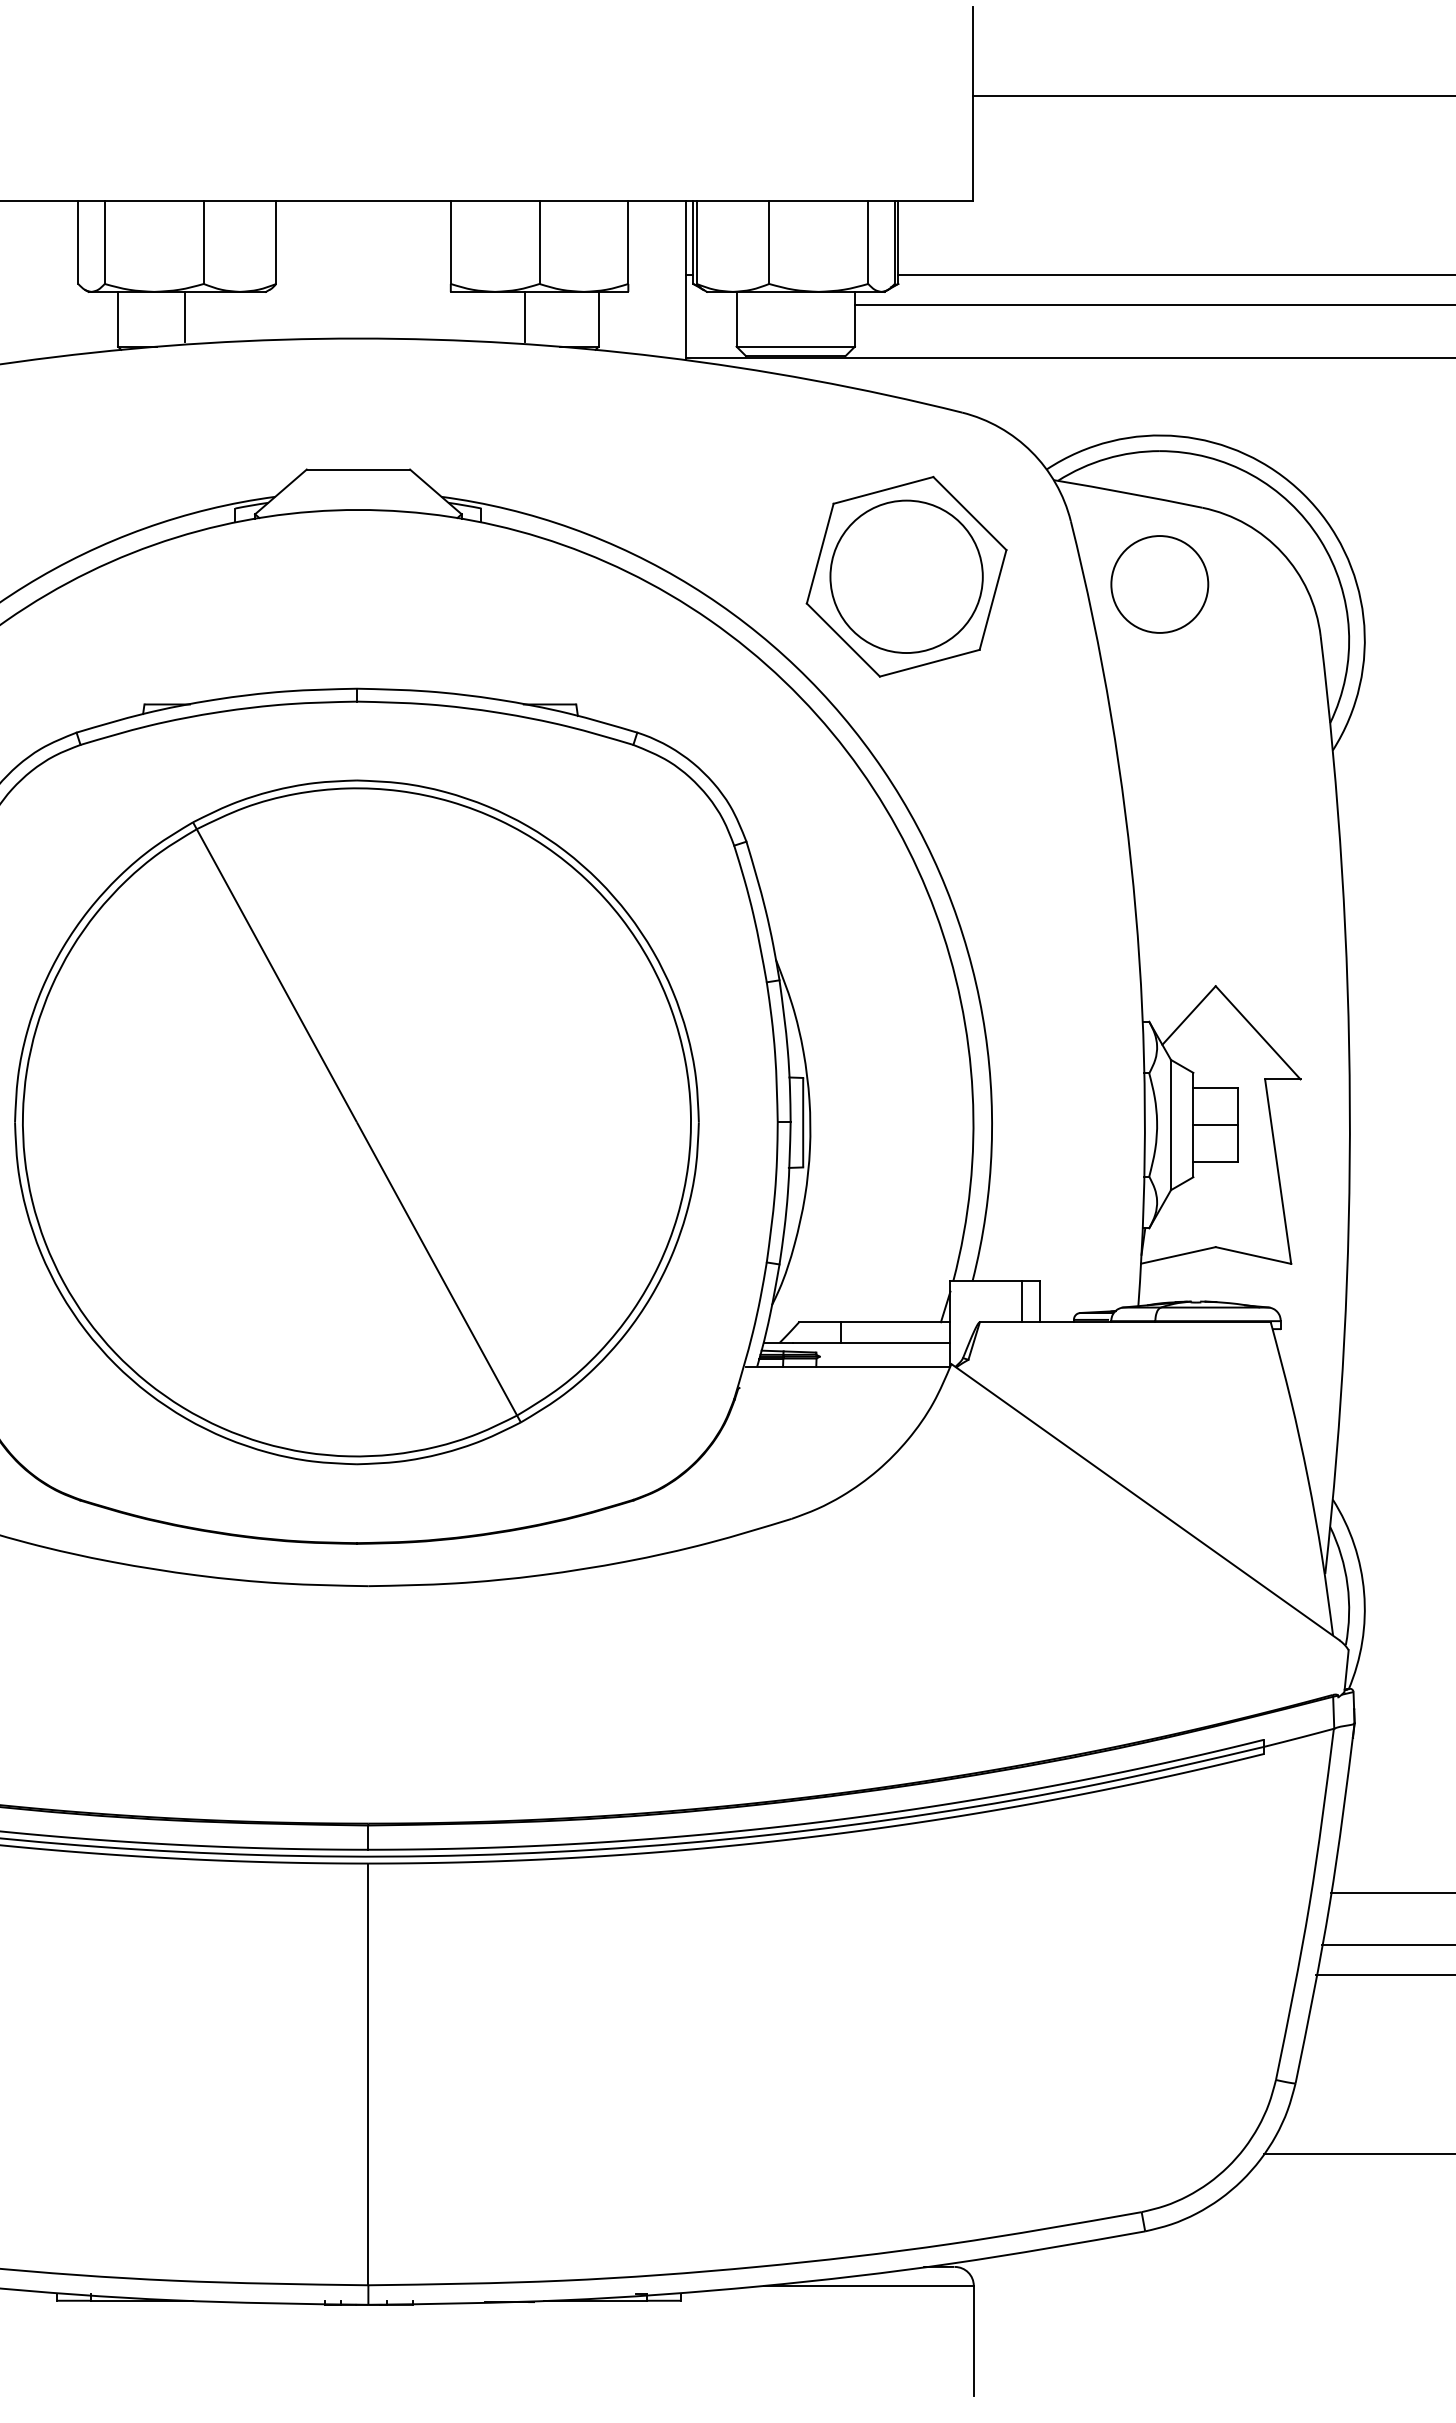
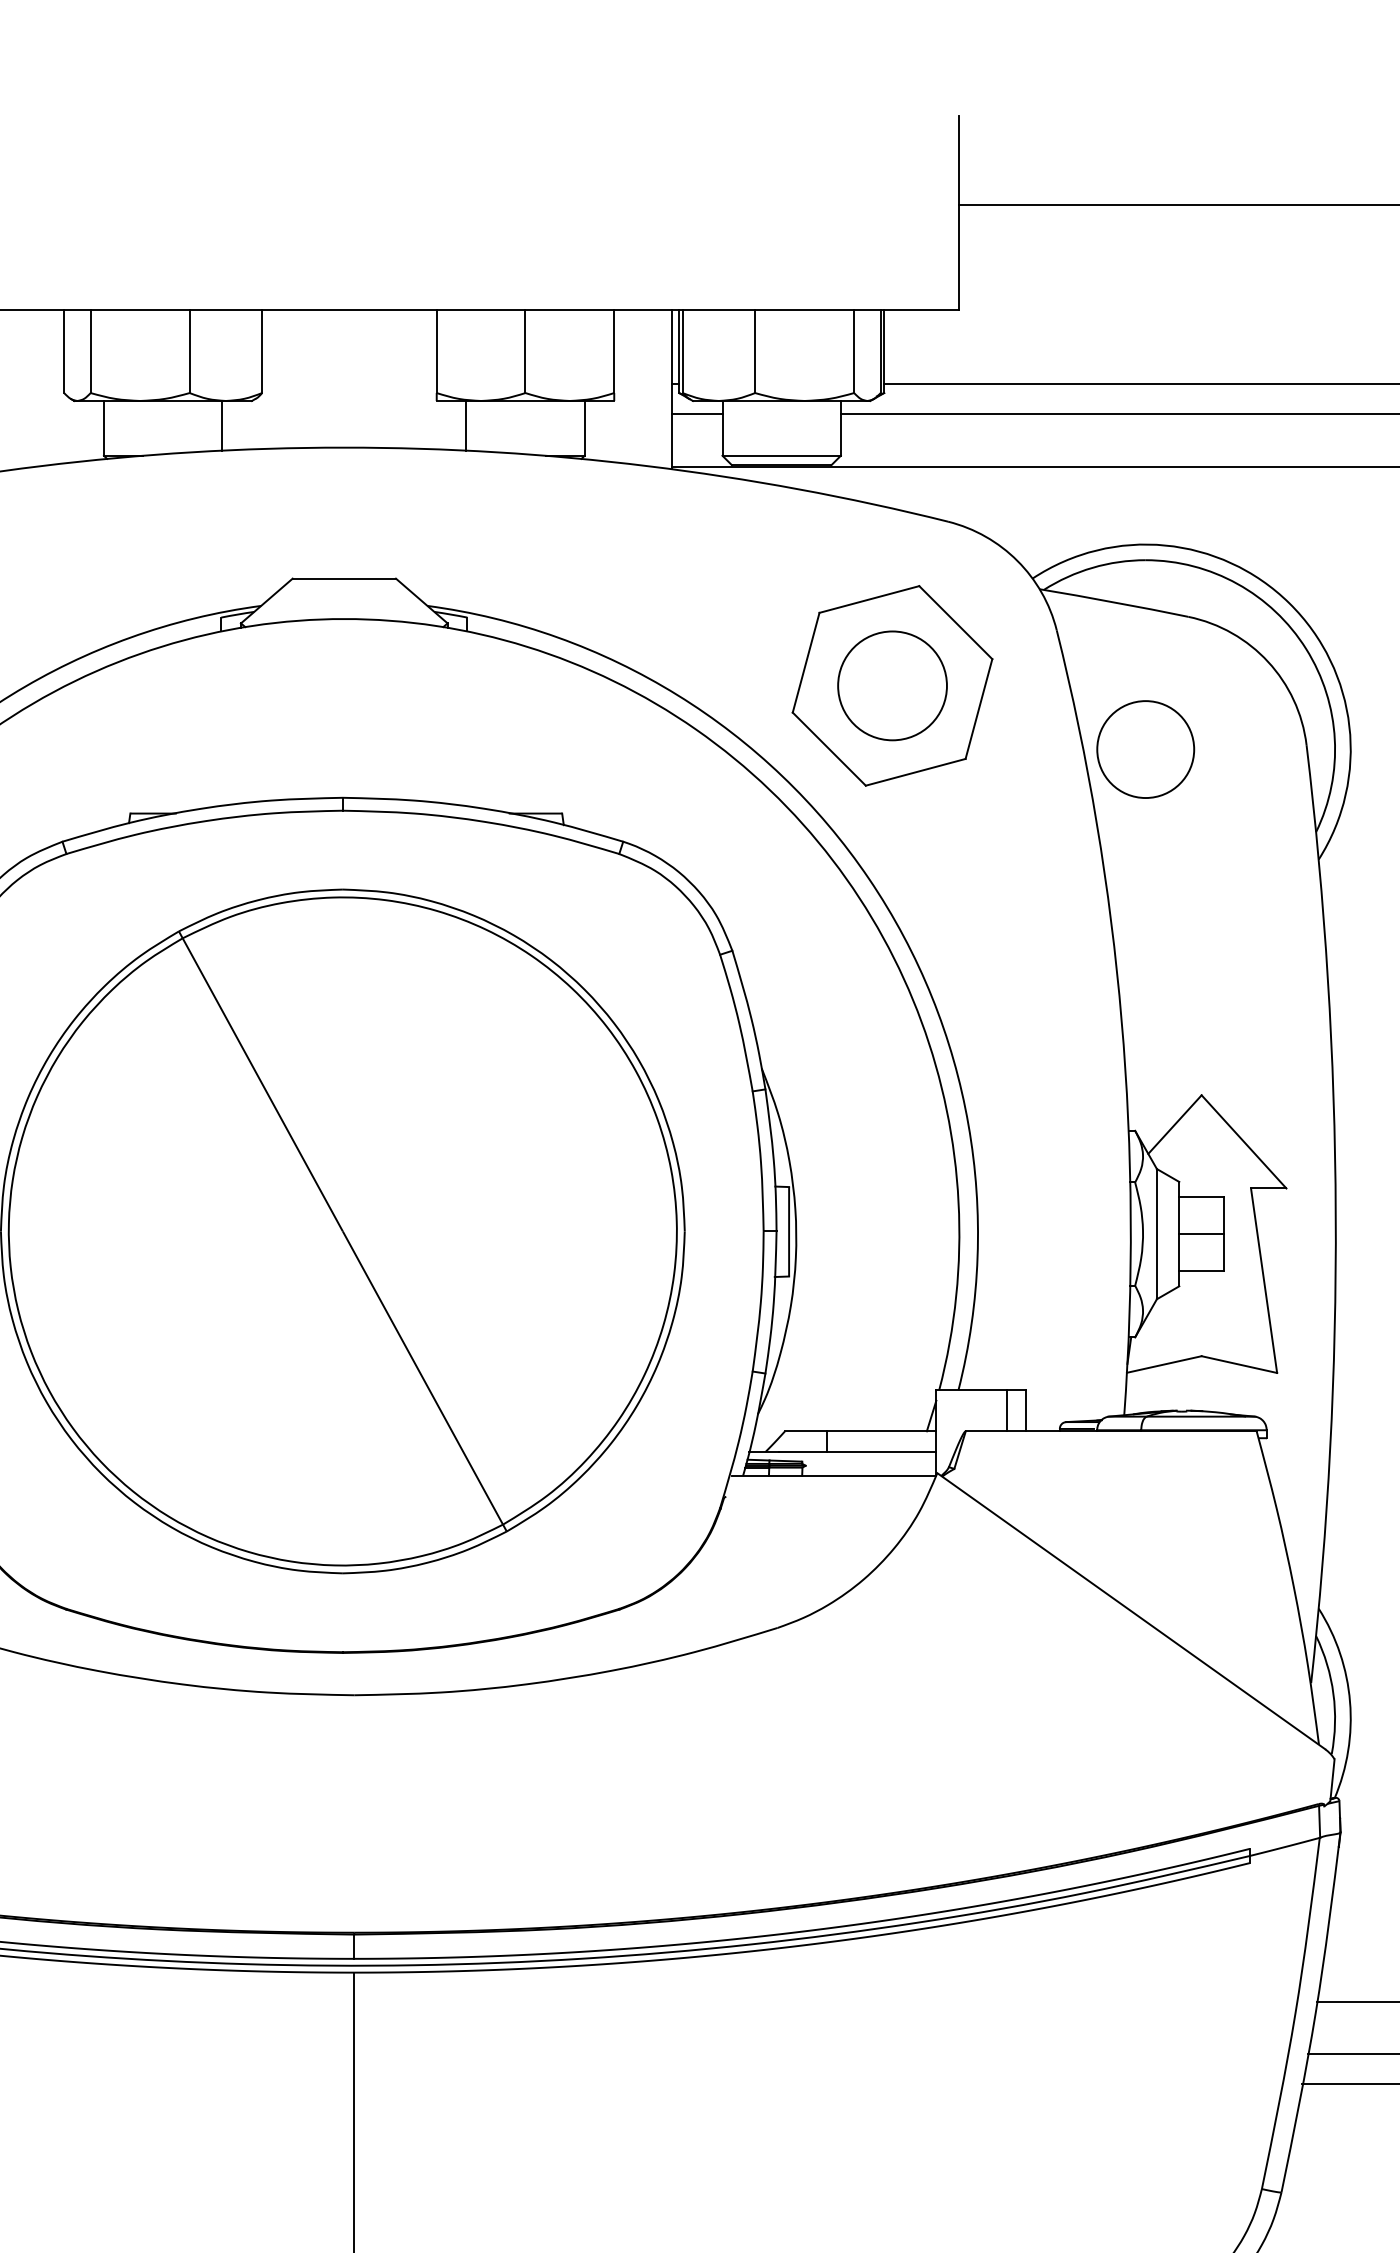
line: (711, 305) -> (697, 414), added
line: (185, 316) -> (222, 425), moved
line: (525, 316) -> (466, 425), moved
circle: (906, 576) -> (892, 685), size x0.71
circle: (1159, 584) -> (1145, 749), moved

